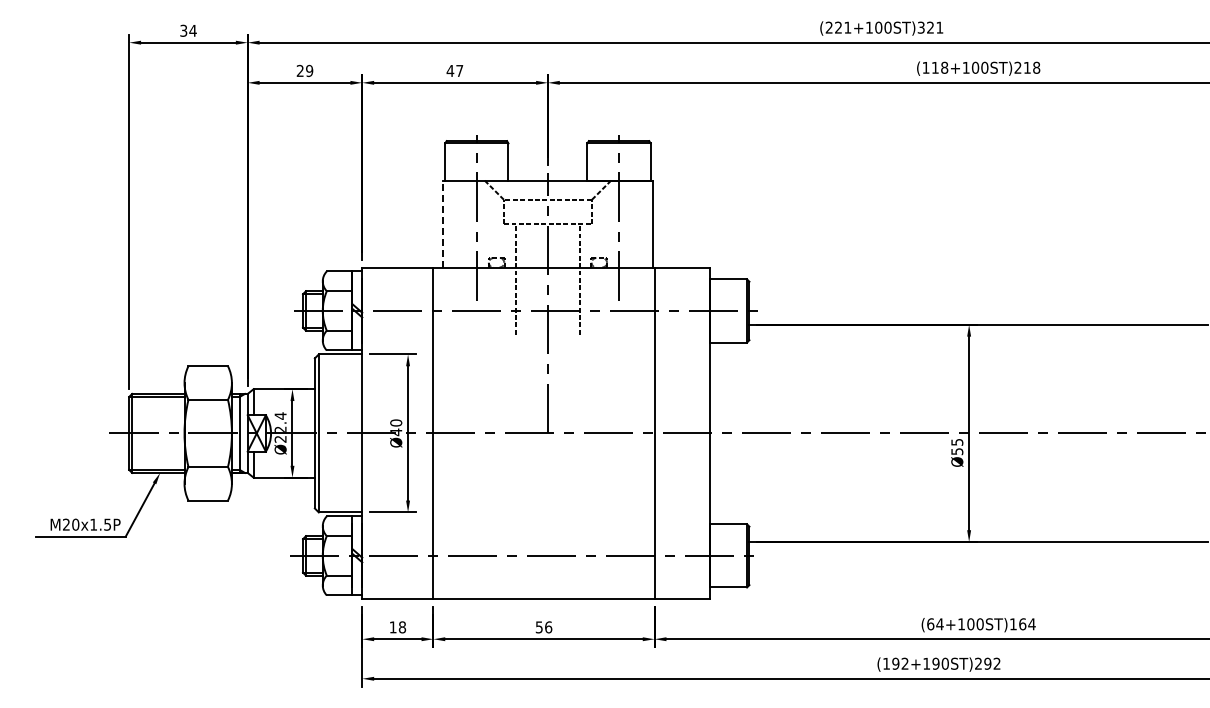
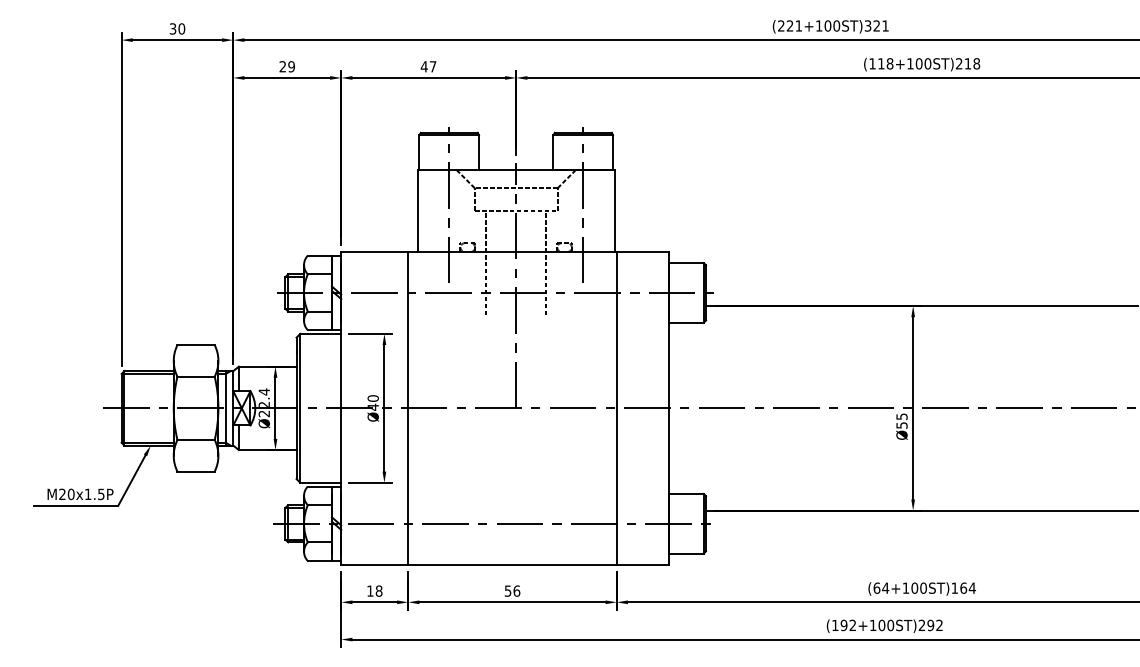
text: (192, 30) -> (181, 28), 34 -> 30
line: (443, 223) -> (417, 210), dashed -> solid
text: (935, 663) -> (881, 625), (192+190ST)292 -> (192+100ST)292

